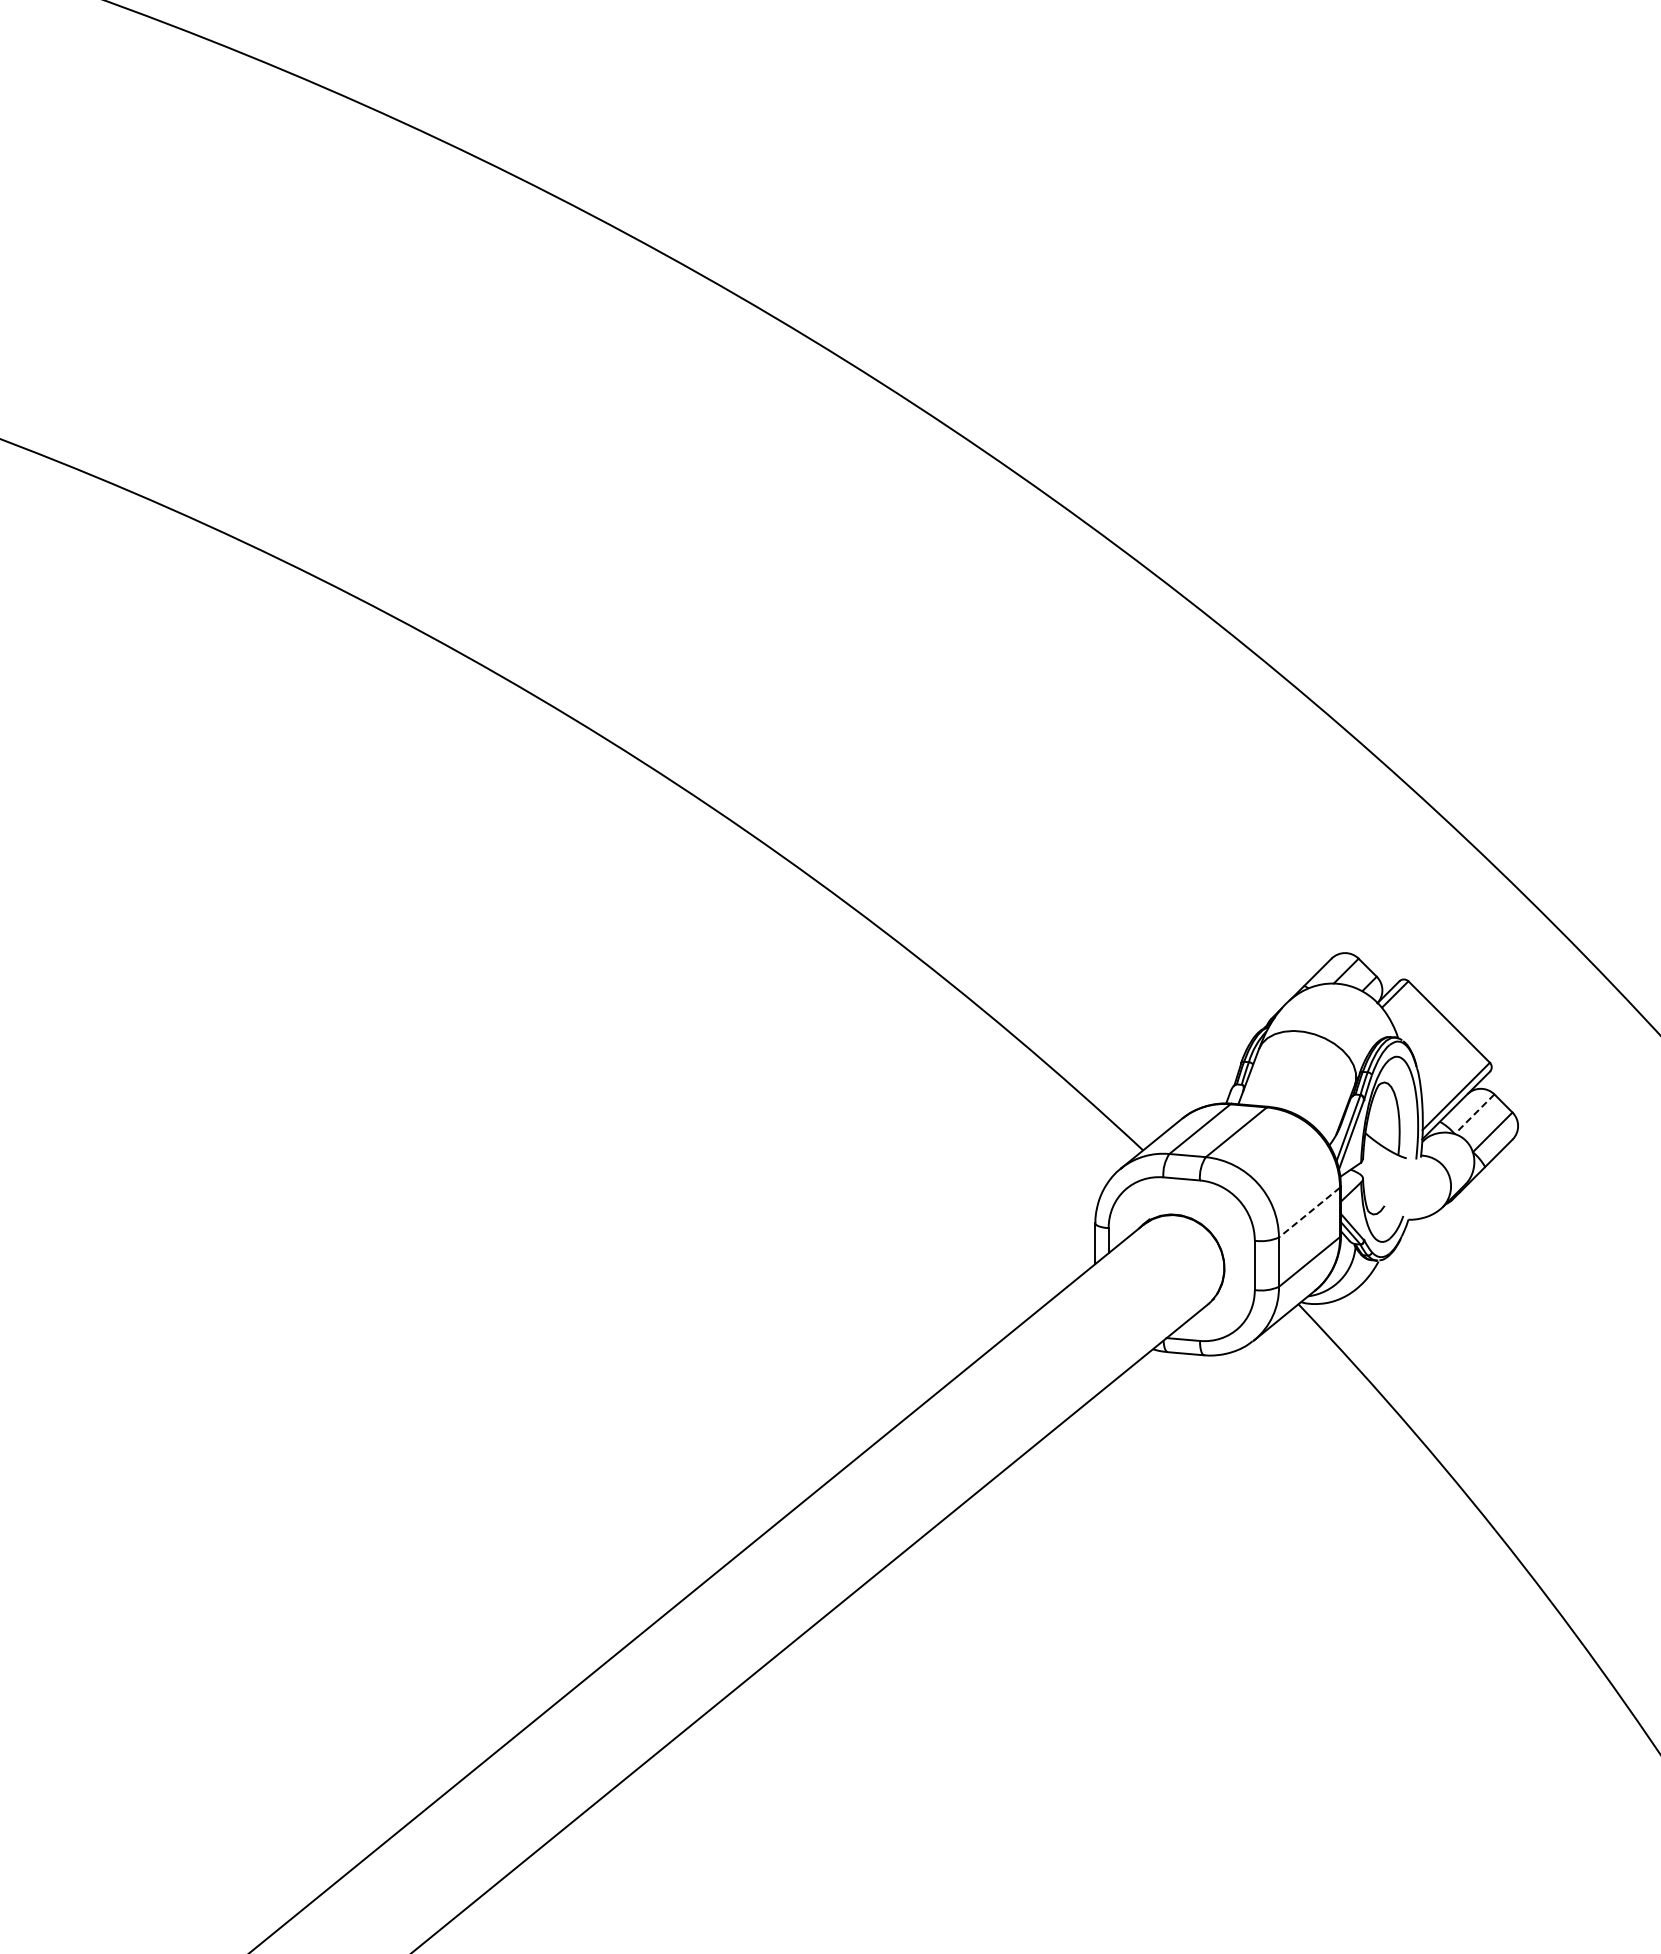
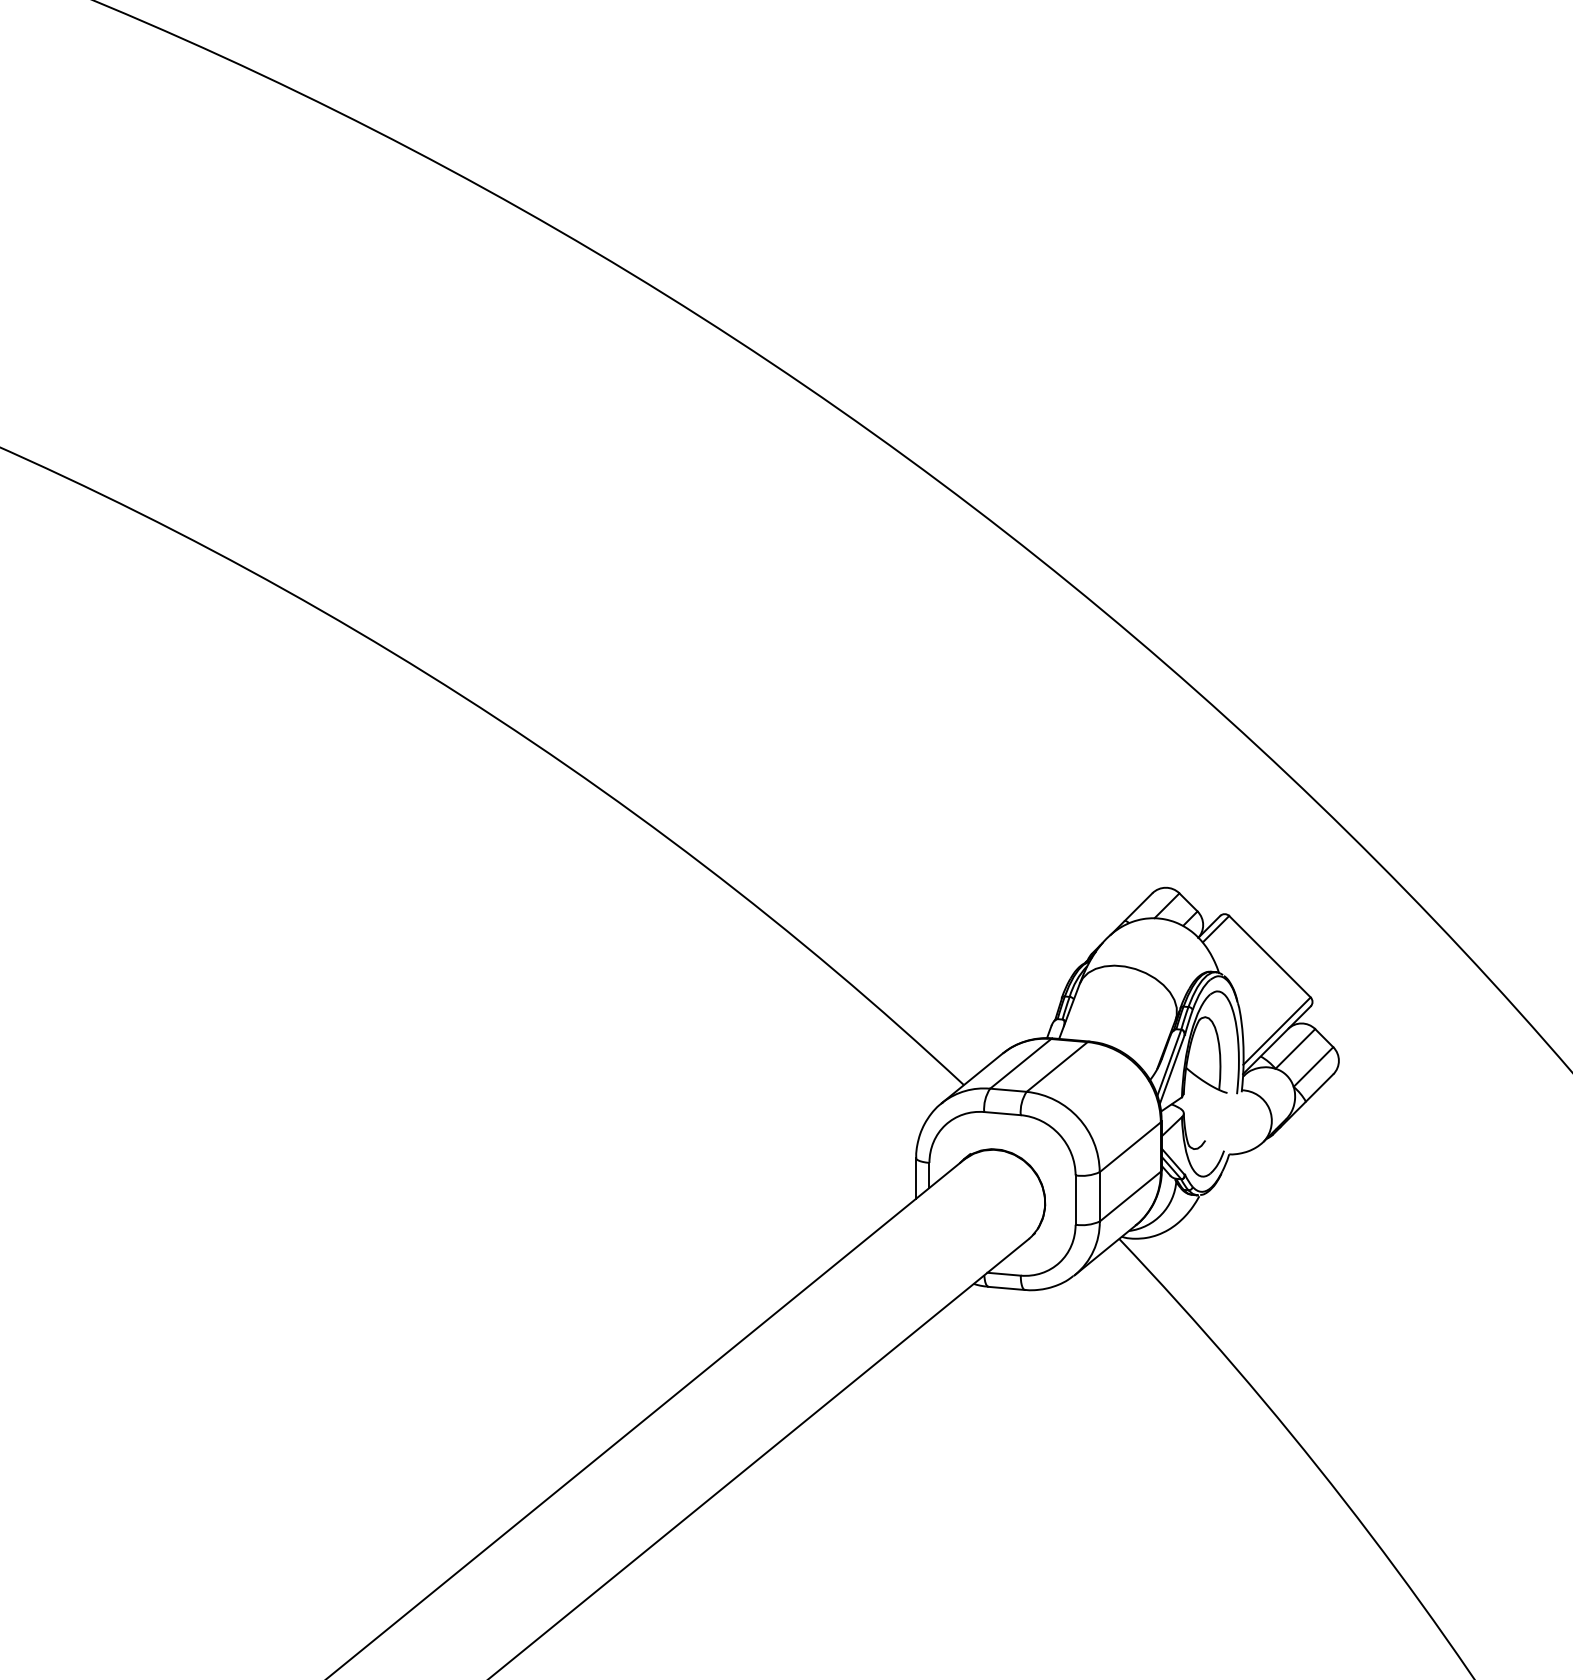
line: (1474, 1114) -> (1295, 1049), dashed -> solid
line: (1309, 1212) -> (1130, 1147), dashed -> solid

